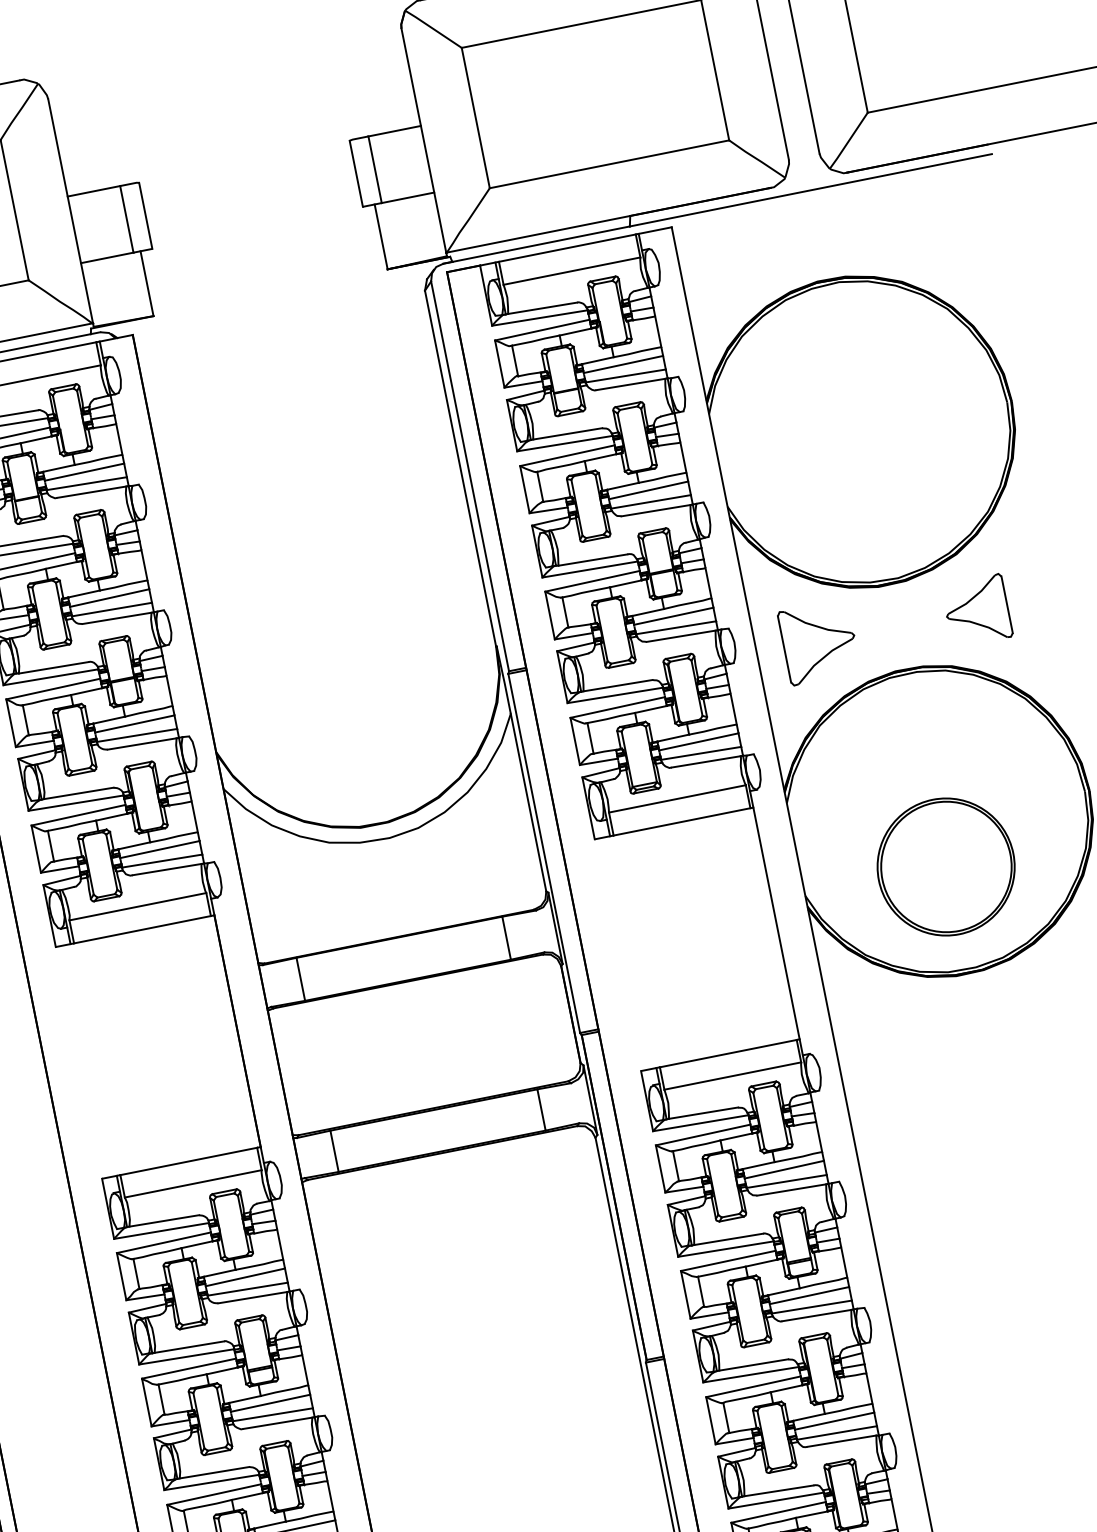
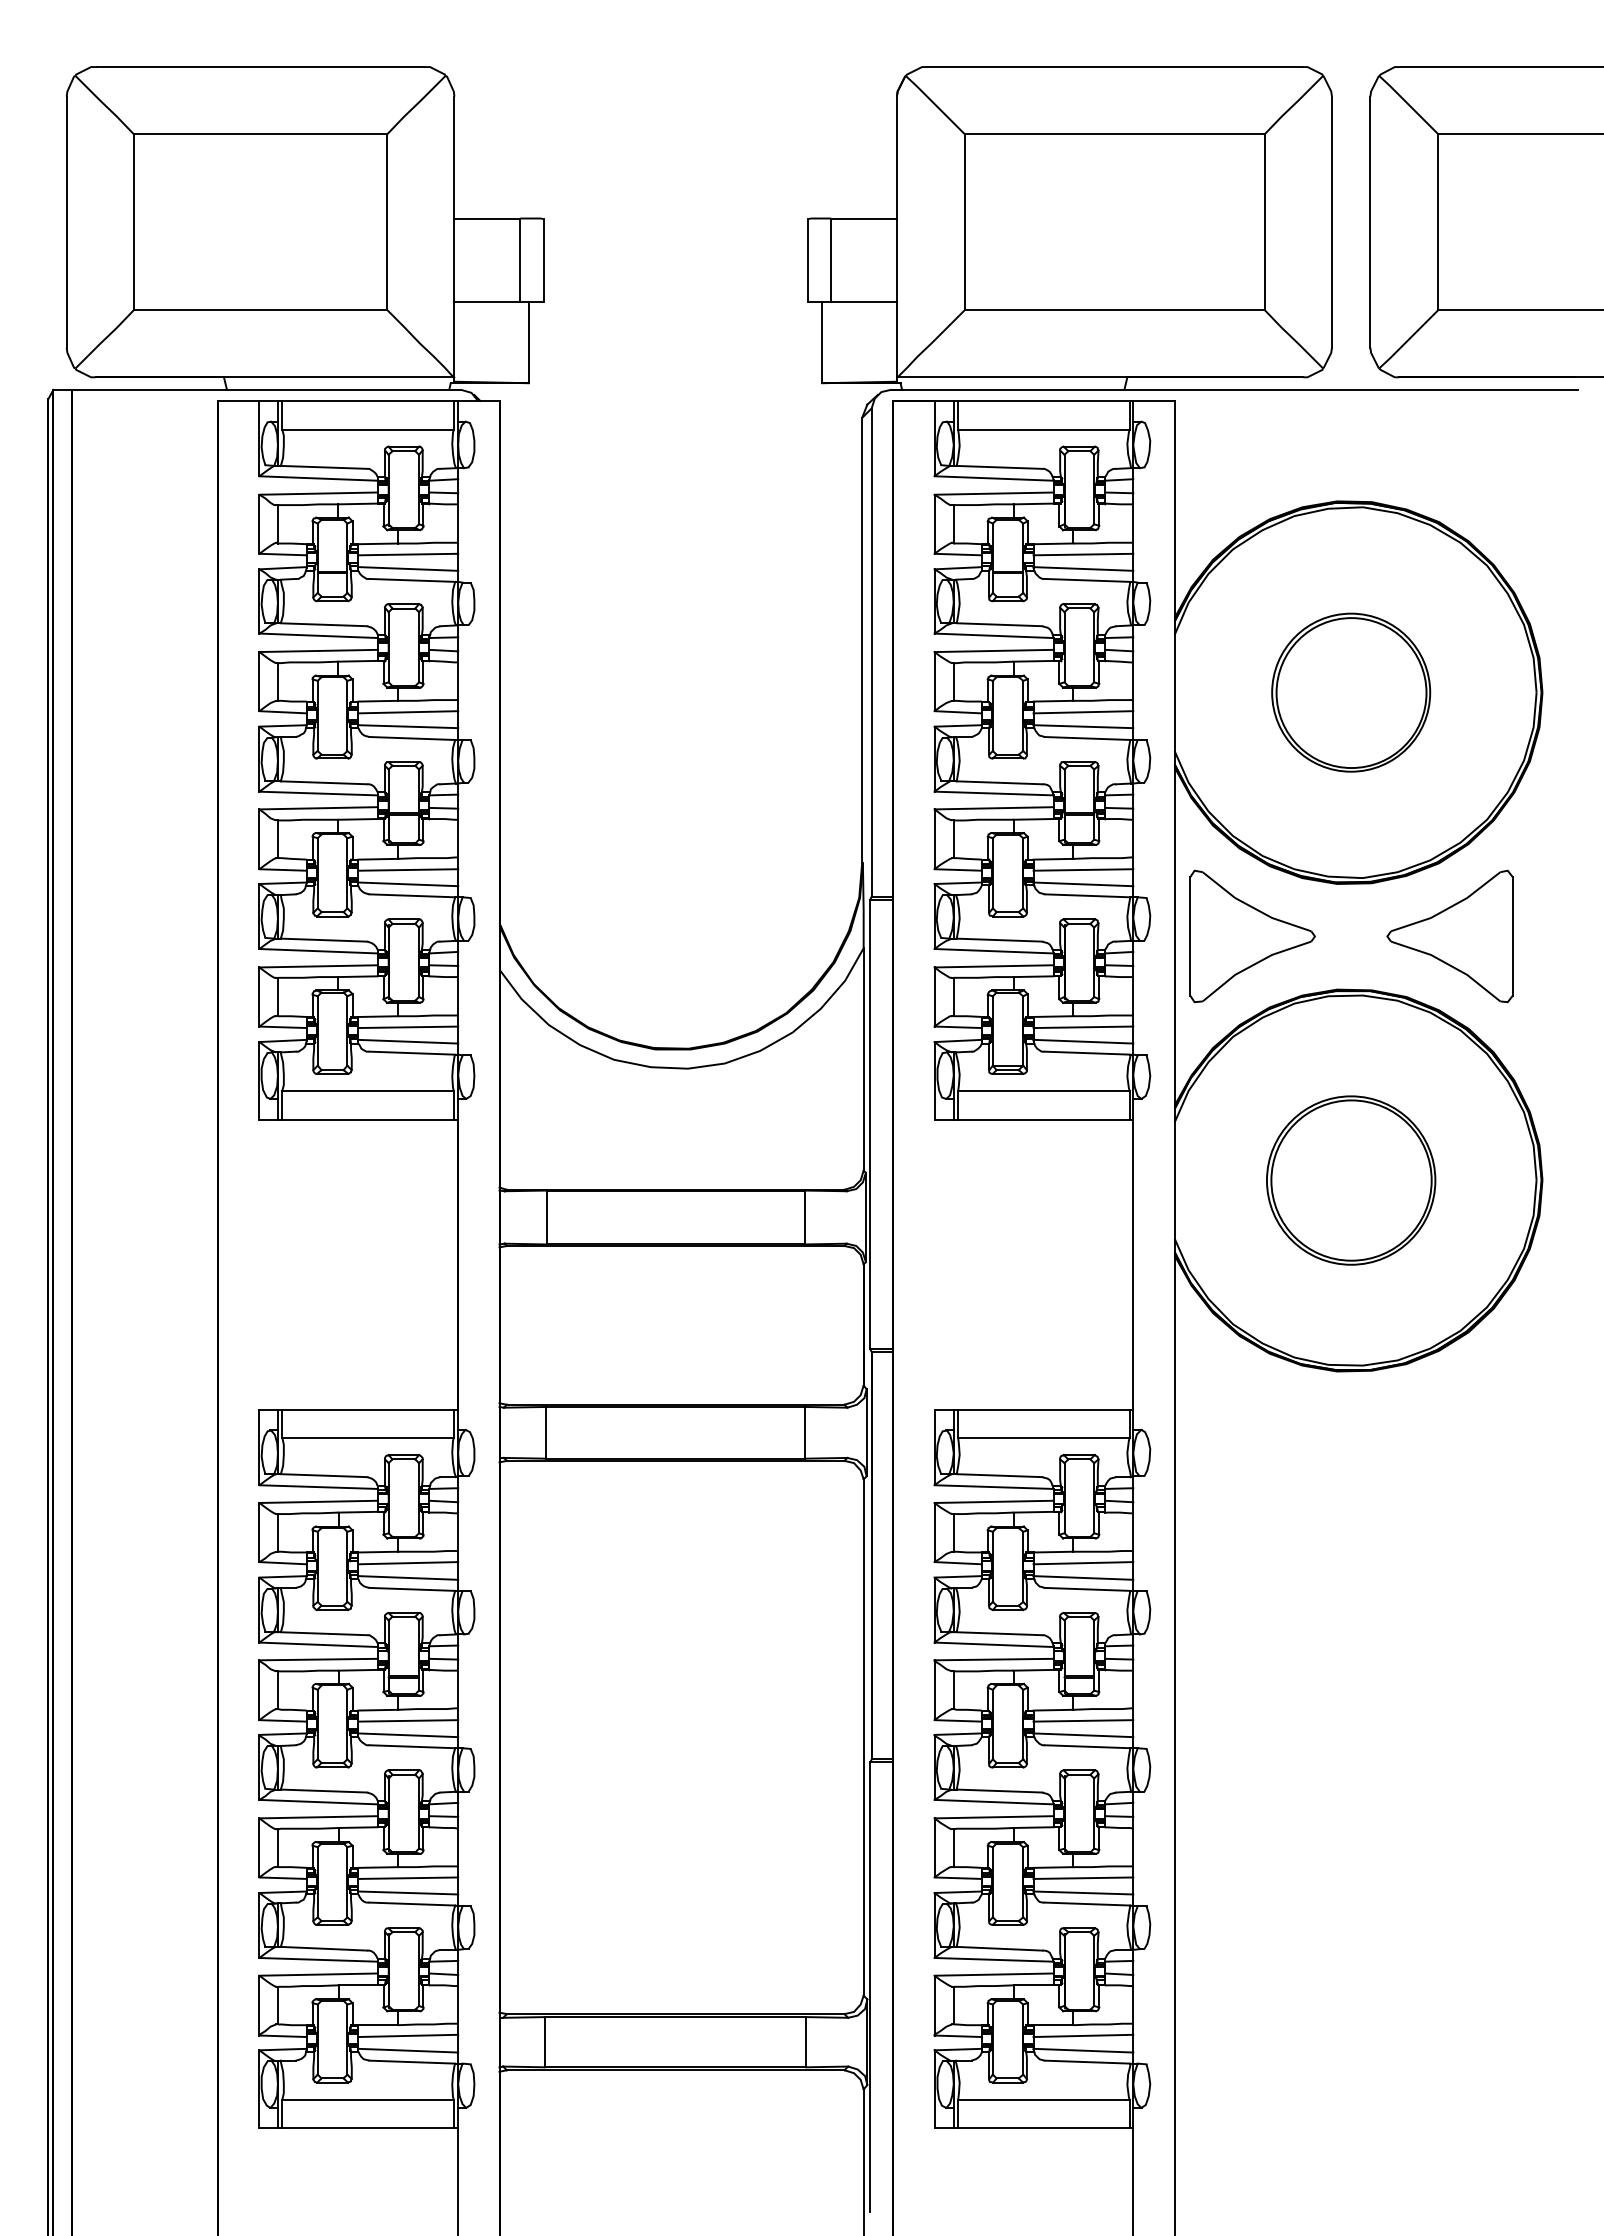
part: (859, 431) -> (1351, 692), added
part: (976, 610) -> (1449, 936), size x1.67
part: (819, 642) -> (1252, 936), size x1.43
part: (946, 866) -> (1351, 1180), moved

